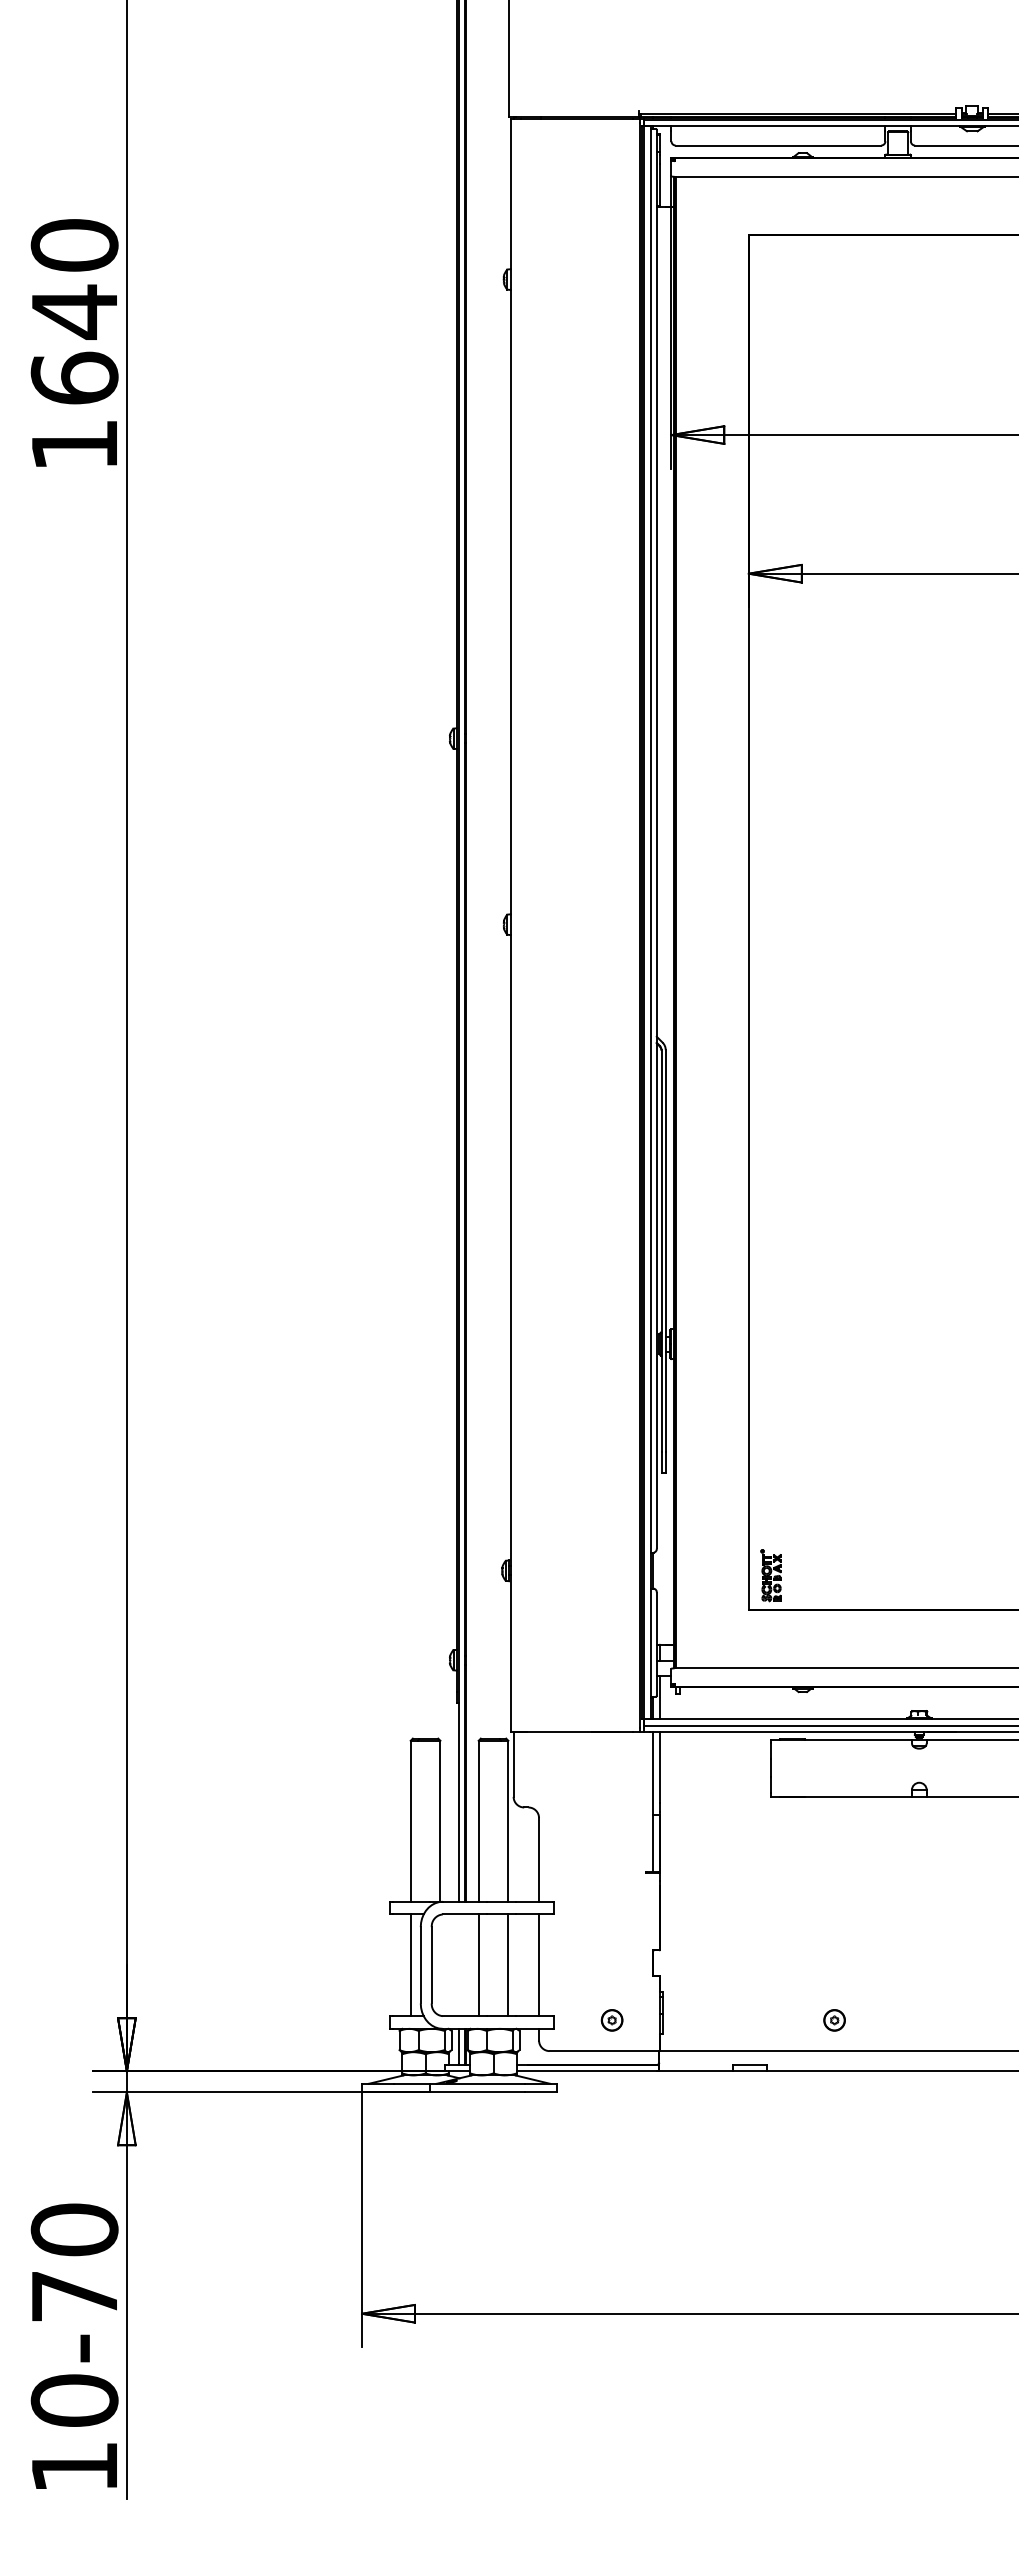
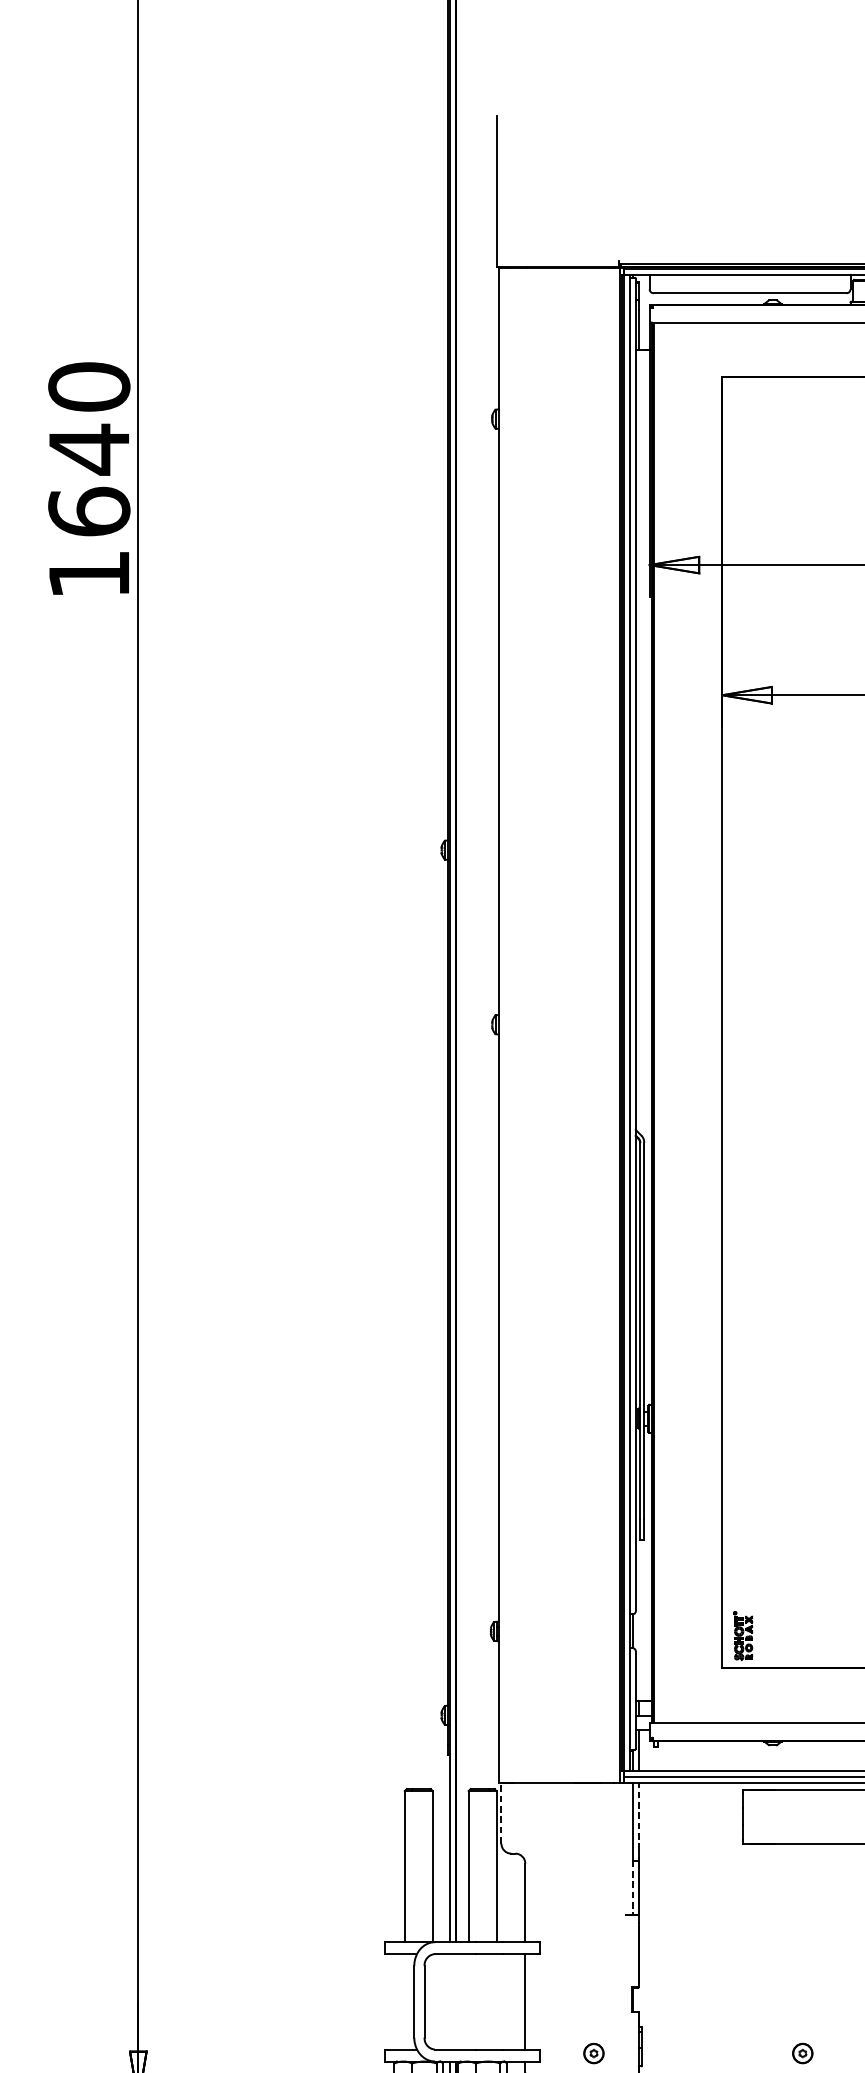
line: (513, 1764) -> (501, 1813), solid -> dashed
line: (659, 1767) -> (638, 1816), solid -> dashed
line: (653, 1843) -> (632, 1887), solid -> dashed
line: (410, 1965) -> (404, 2002), removed
line: (478, 1965) -> (468, 2002), removed
line: (508, 1965) -> (496, 2002), removed

